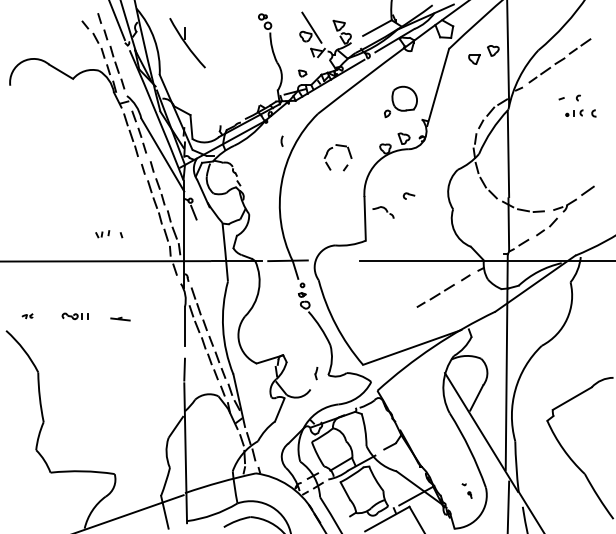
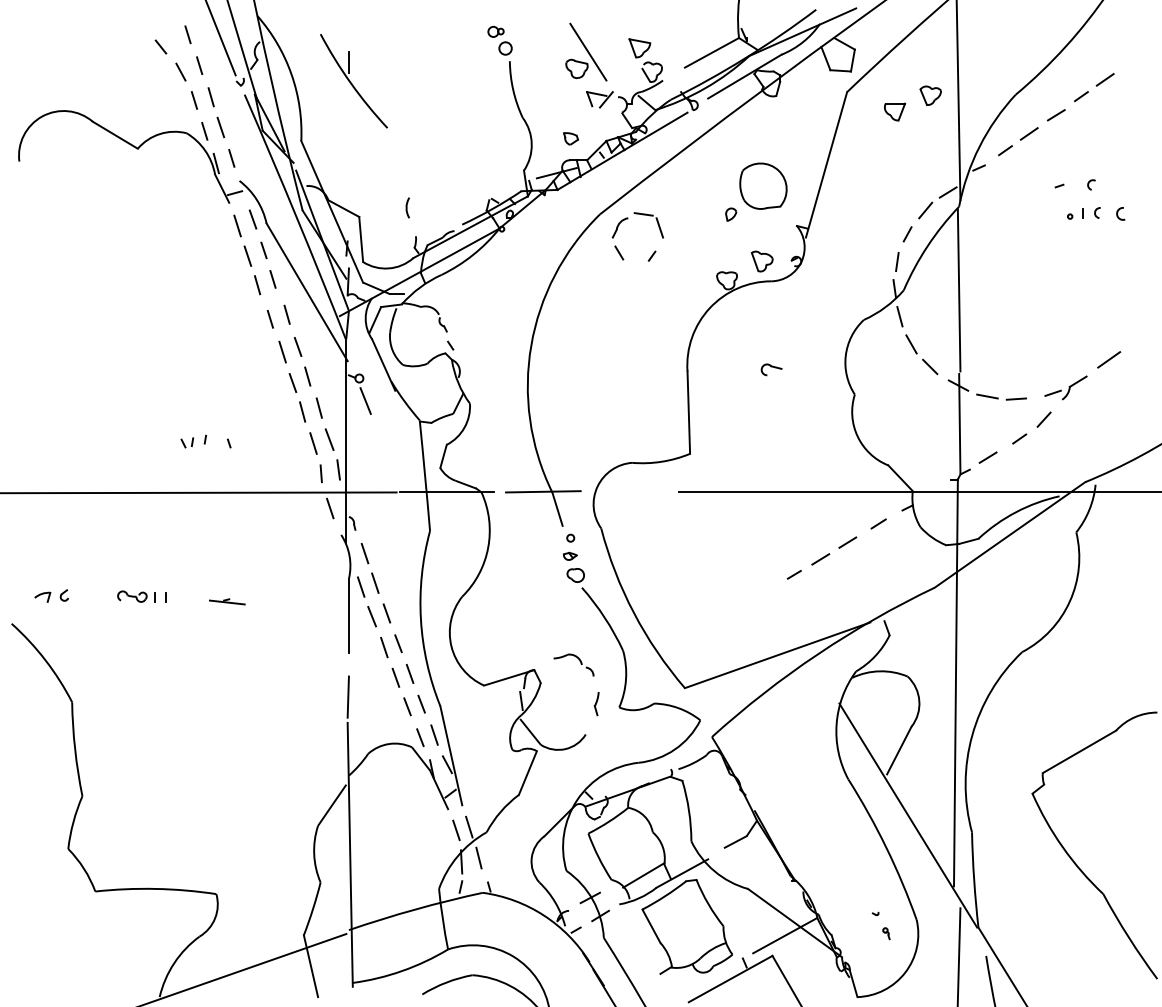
arc: (281, 140) -> (406, 206), moved
part: (333, 148) -> (629, 219), moved
part: (383, 212) -> (574, 664), moved
part: (27, 316) -> (51, 596), size x1.67

